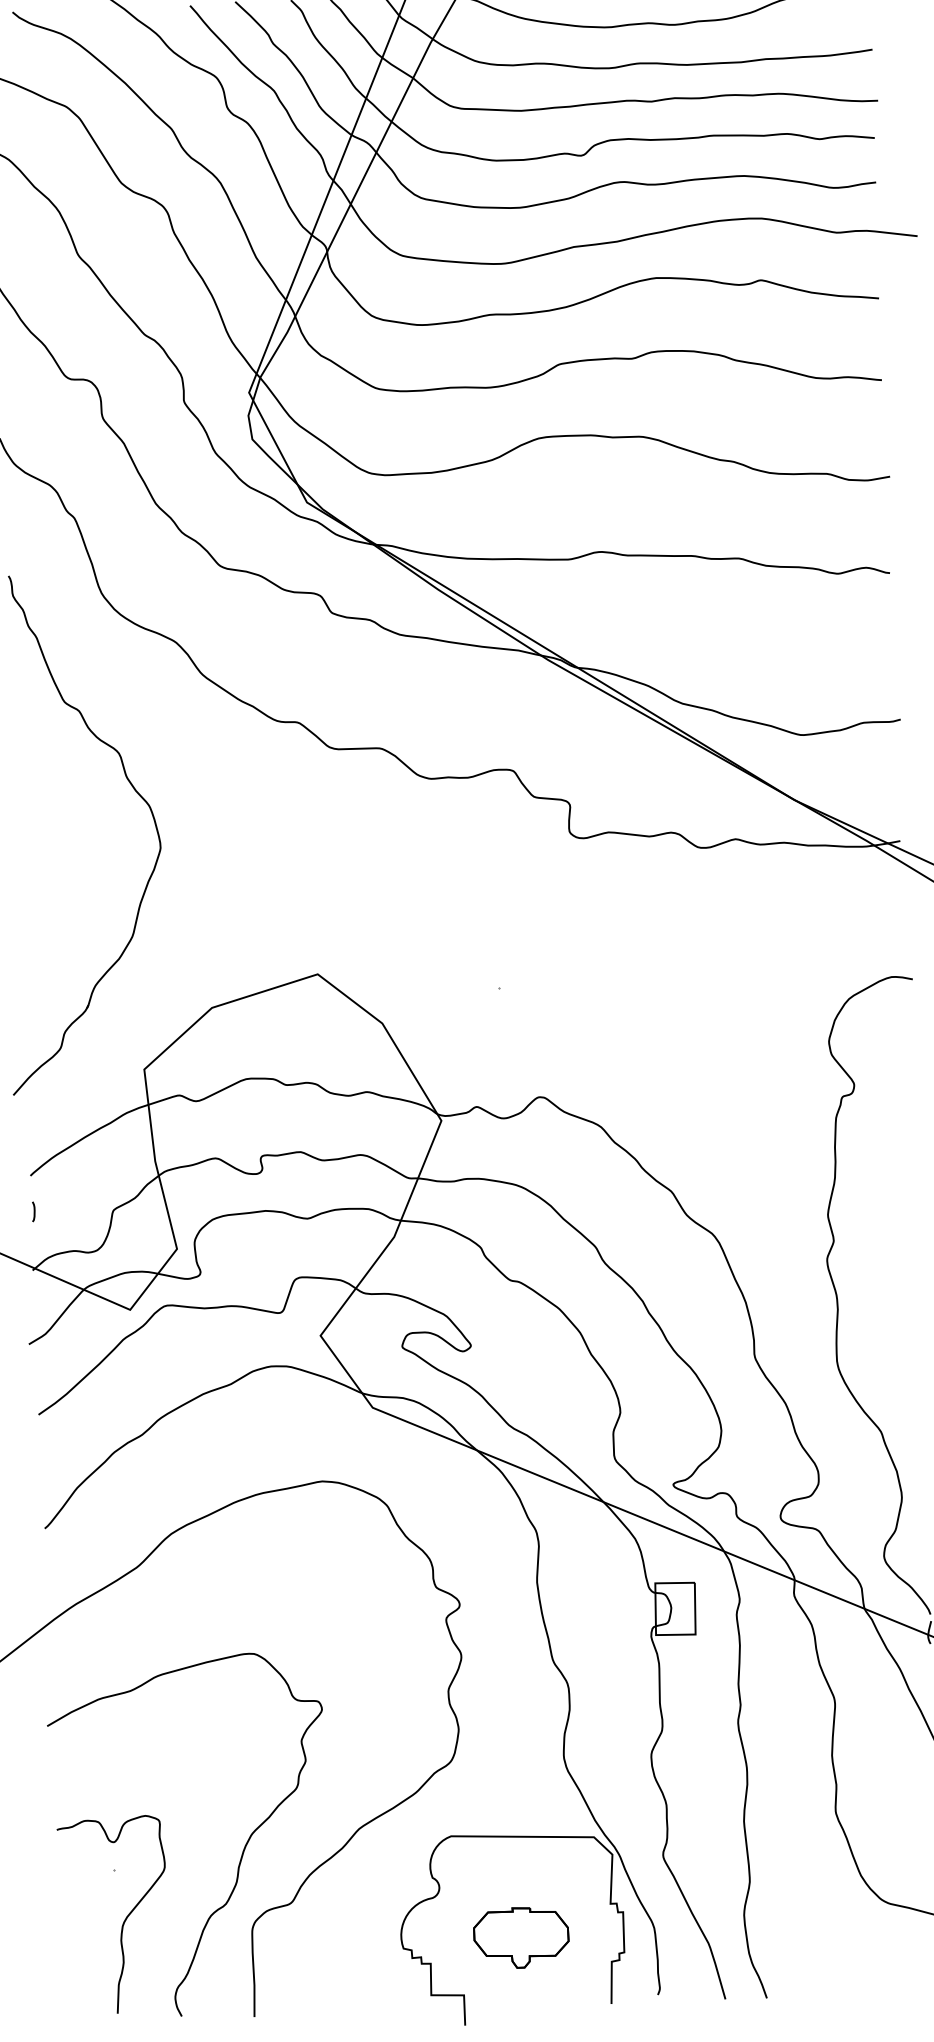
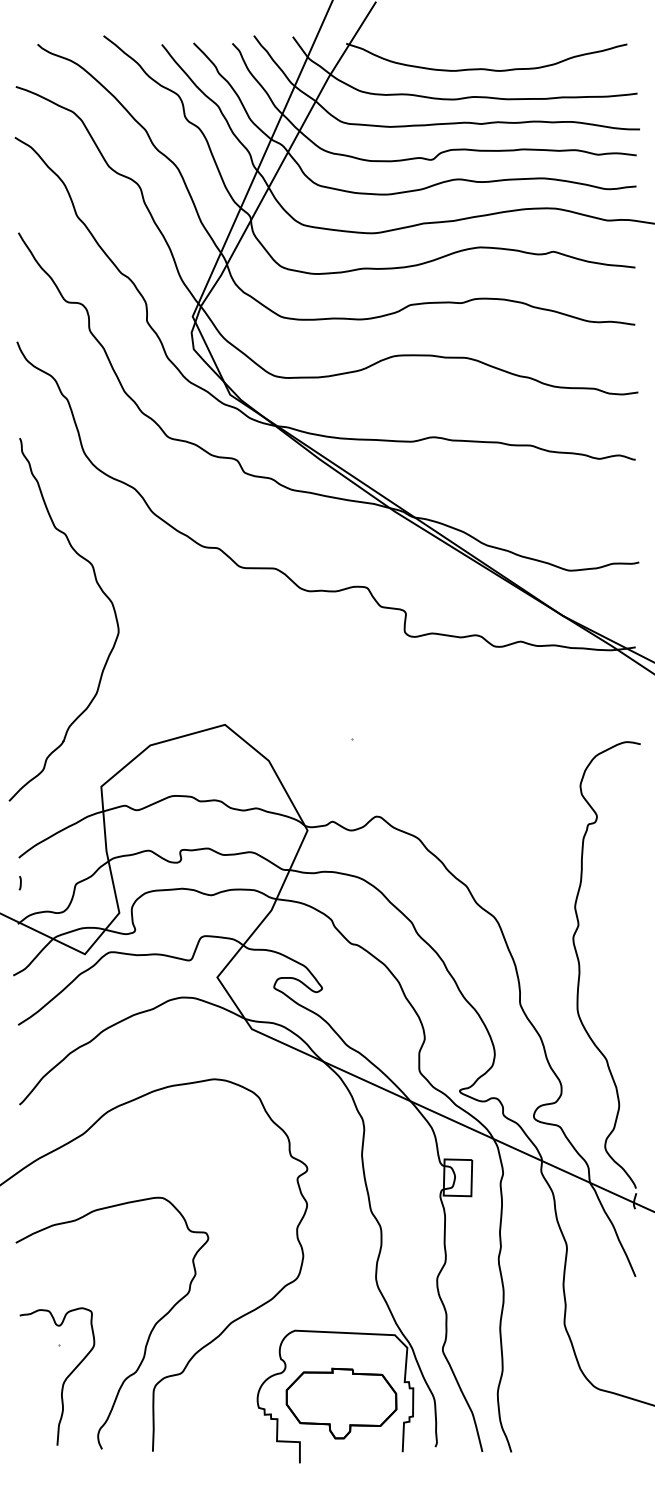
part: (521, 1937) -> (341, 1403), size x1.67

